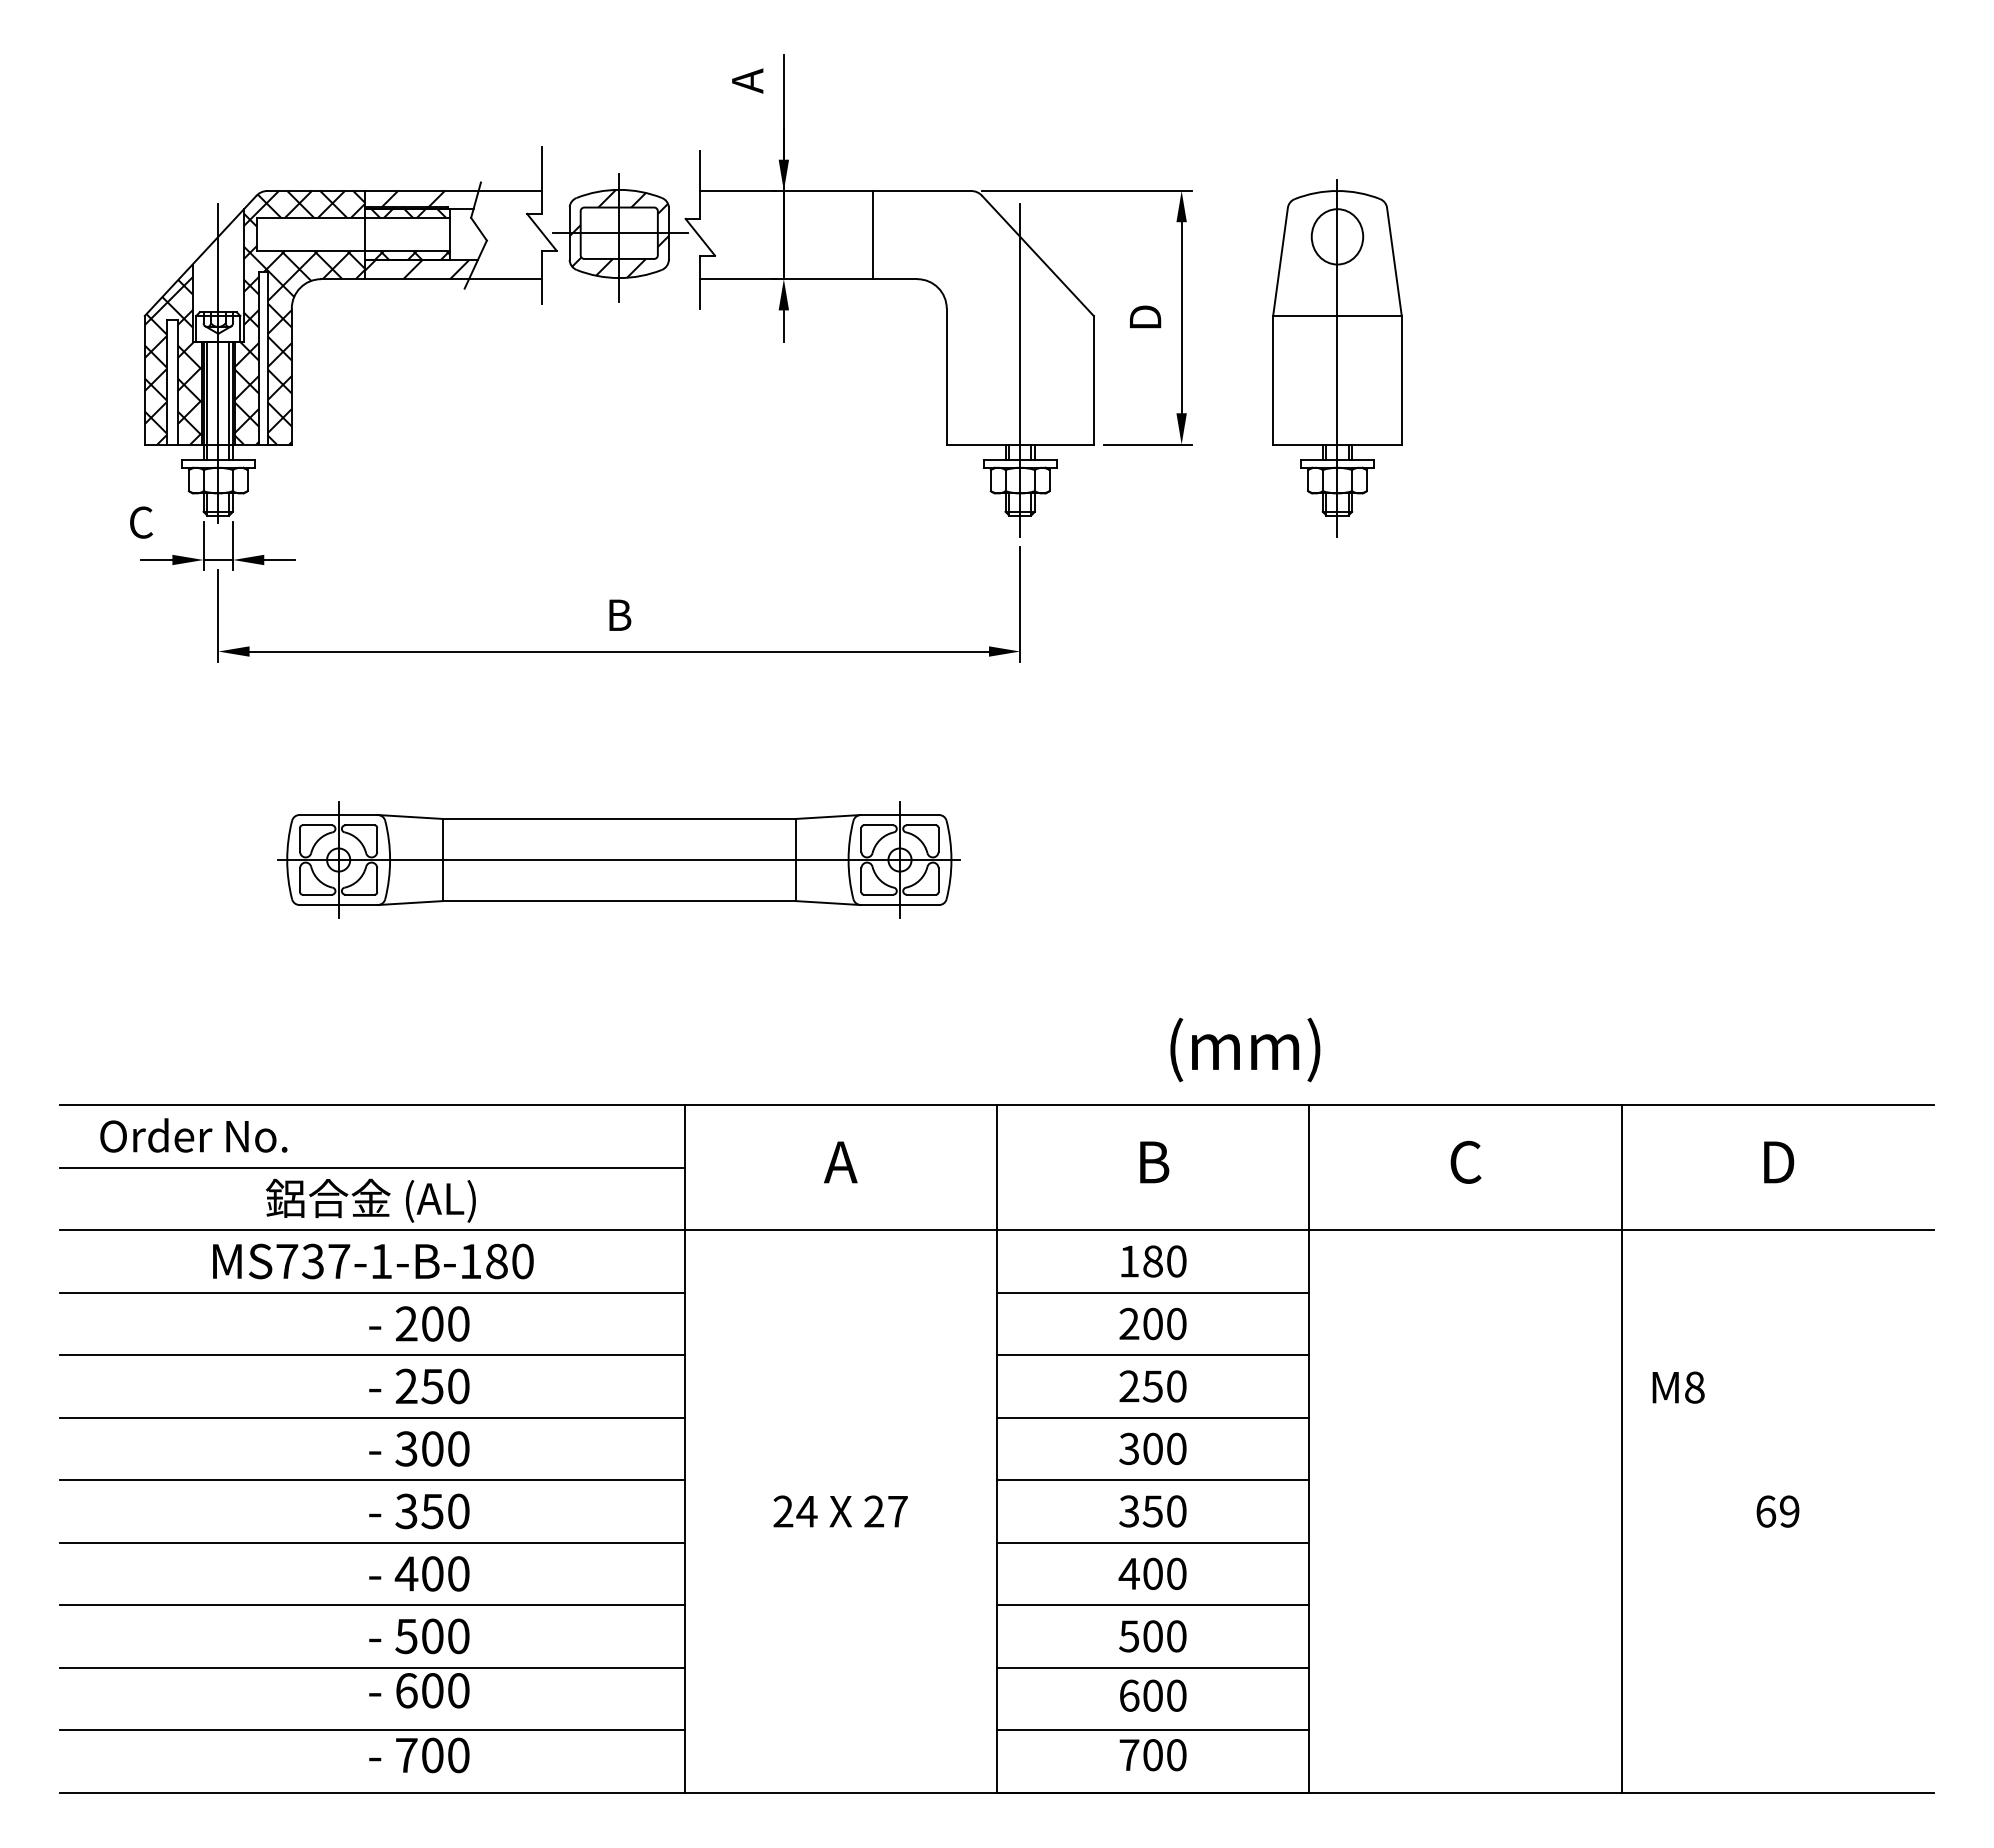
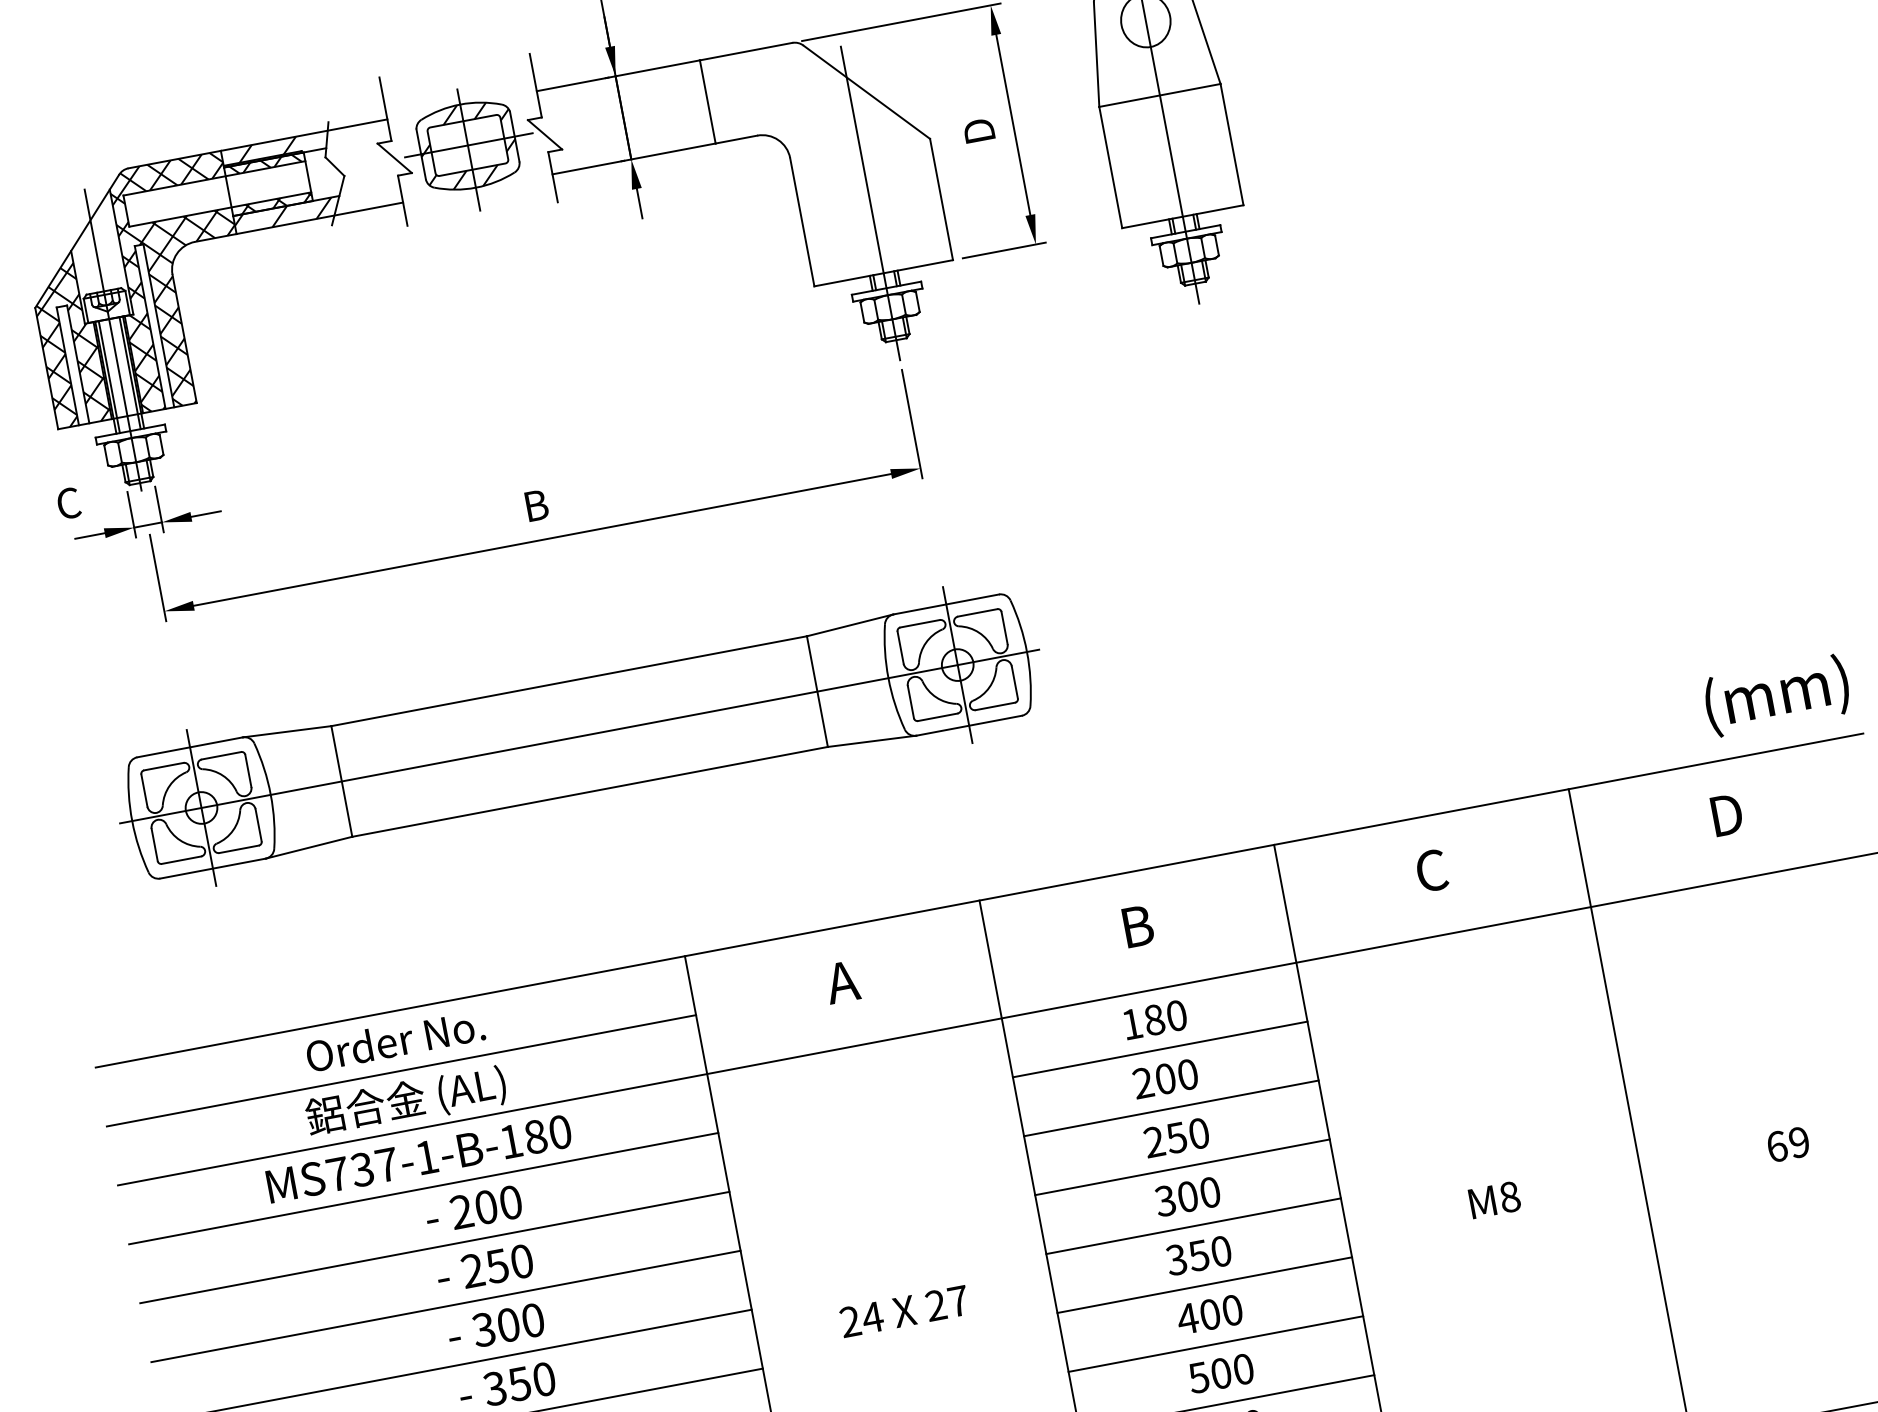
part: (619, 859) -> (579, 735), size x1.43
text: (1245, 1049) -> (1777, 695), moved
text: (193, 1135) -> (395, 1040), moved
text: (1678, 1387) -> (1494, 1199), moved

